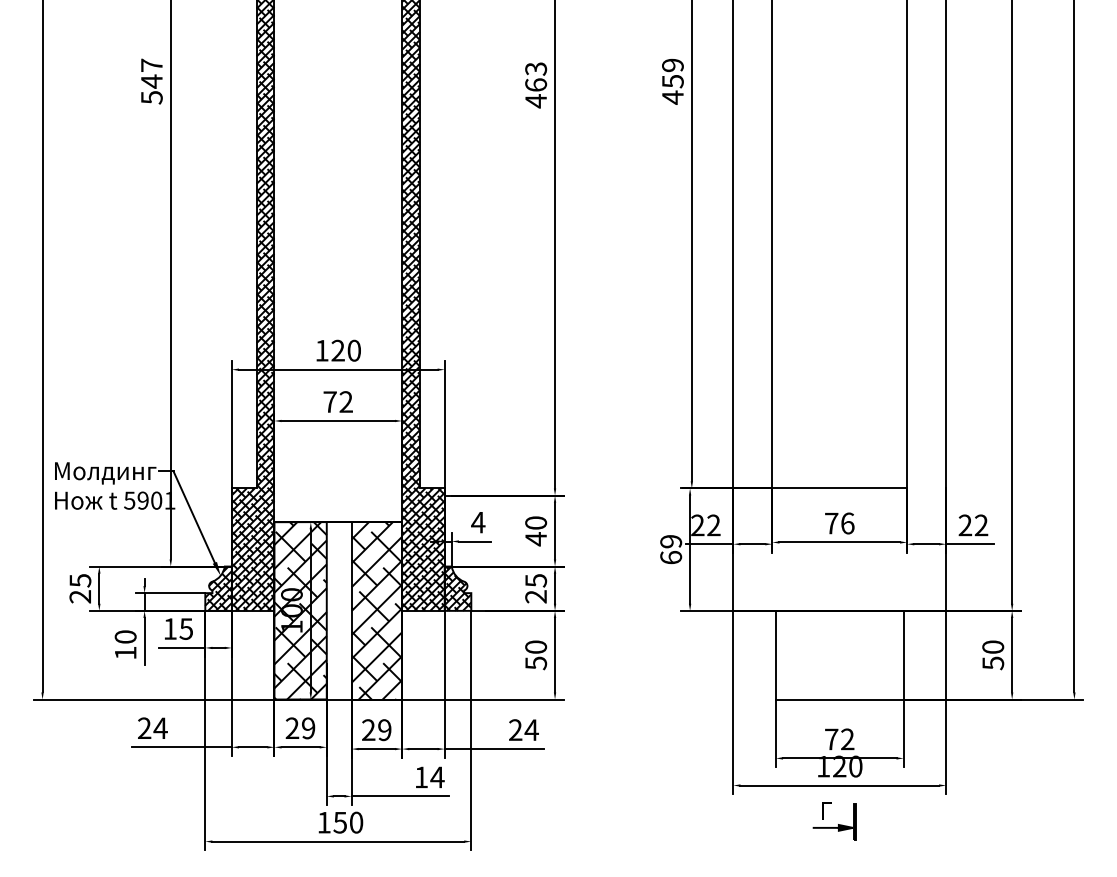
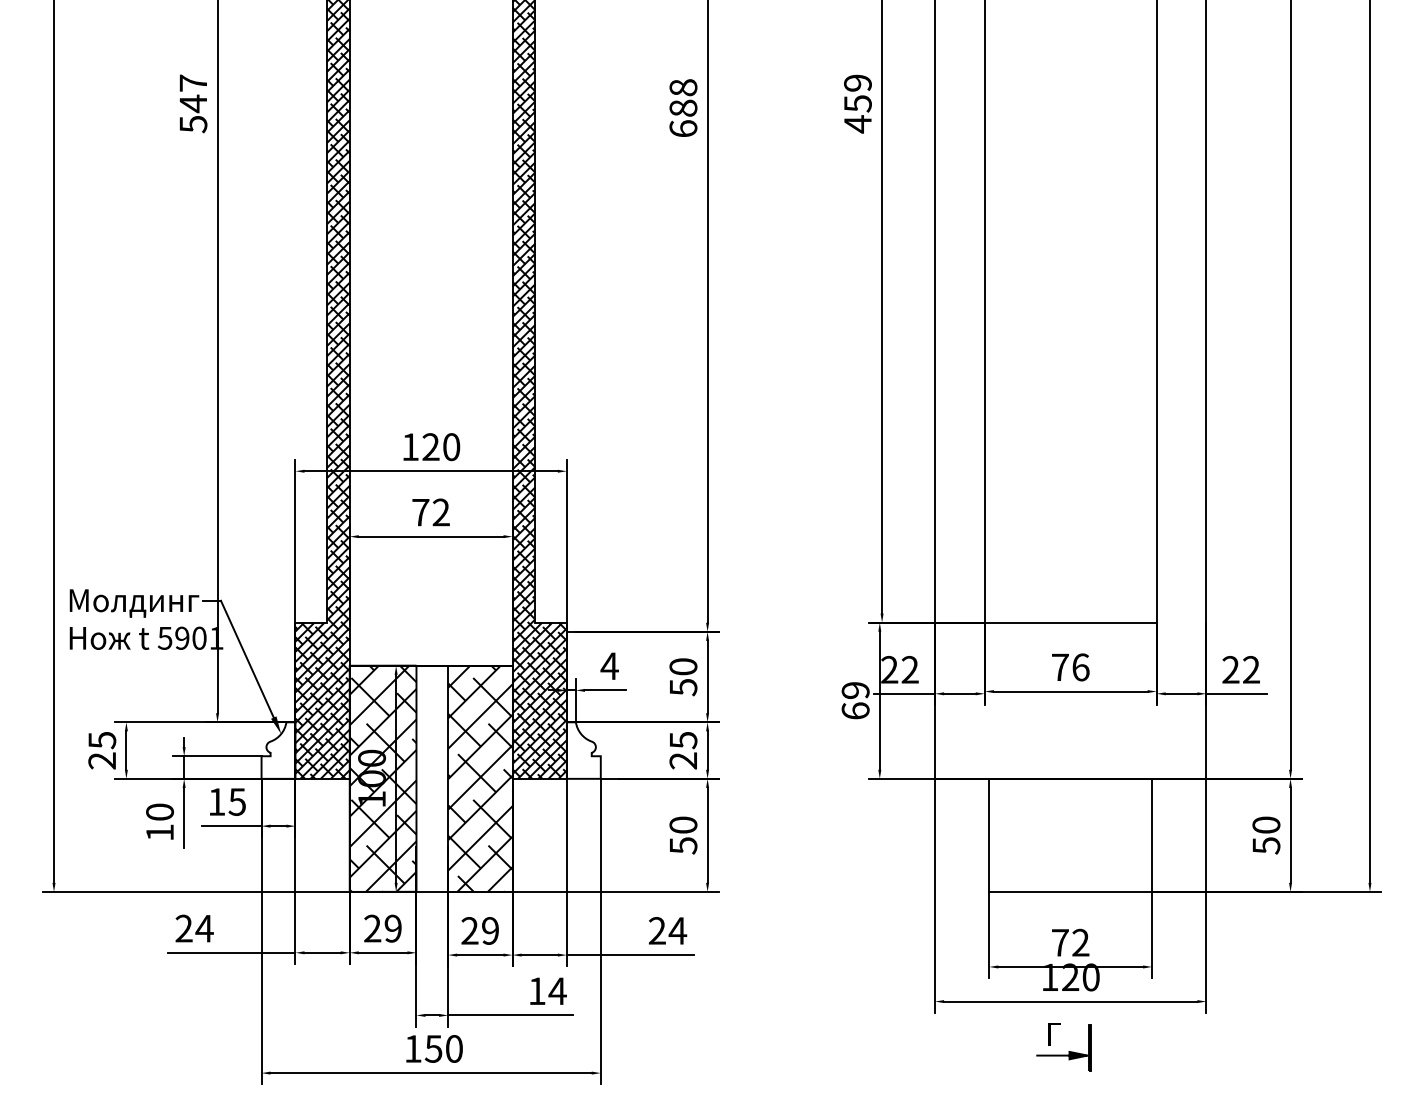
text: (536, 85) -> (683, 108), 463 -> 688
text: (536, 539) -> (683, 687), 40 -> 50
hatch: (218, 588) -> (278, 750), removed
hatch: (457, 588) -> (583, 750), removed

